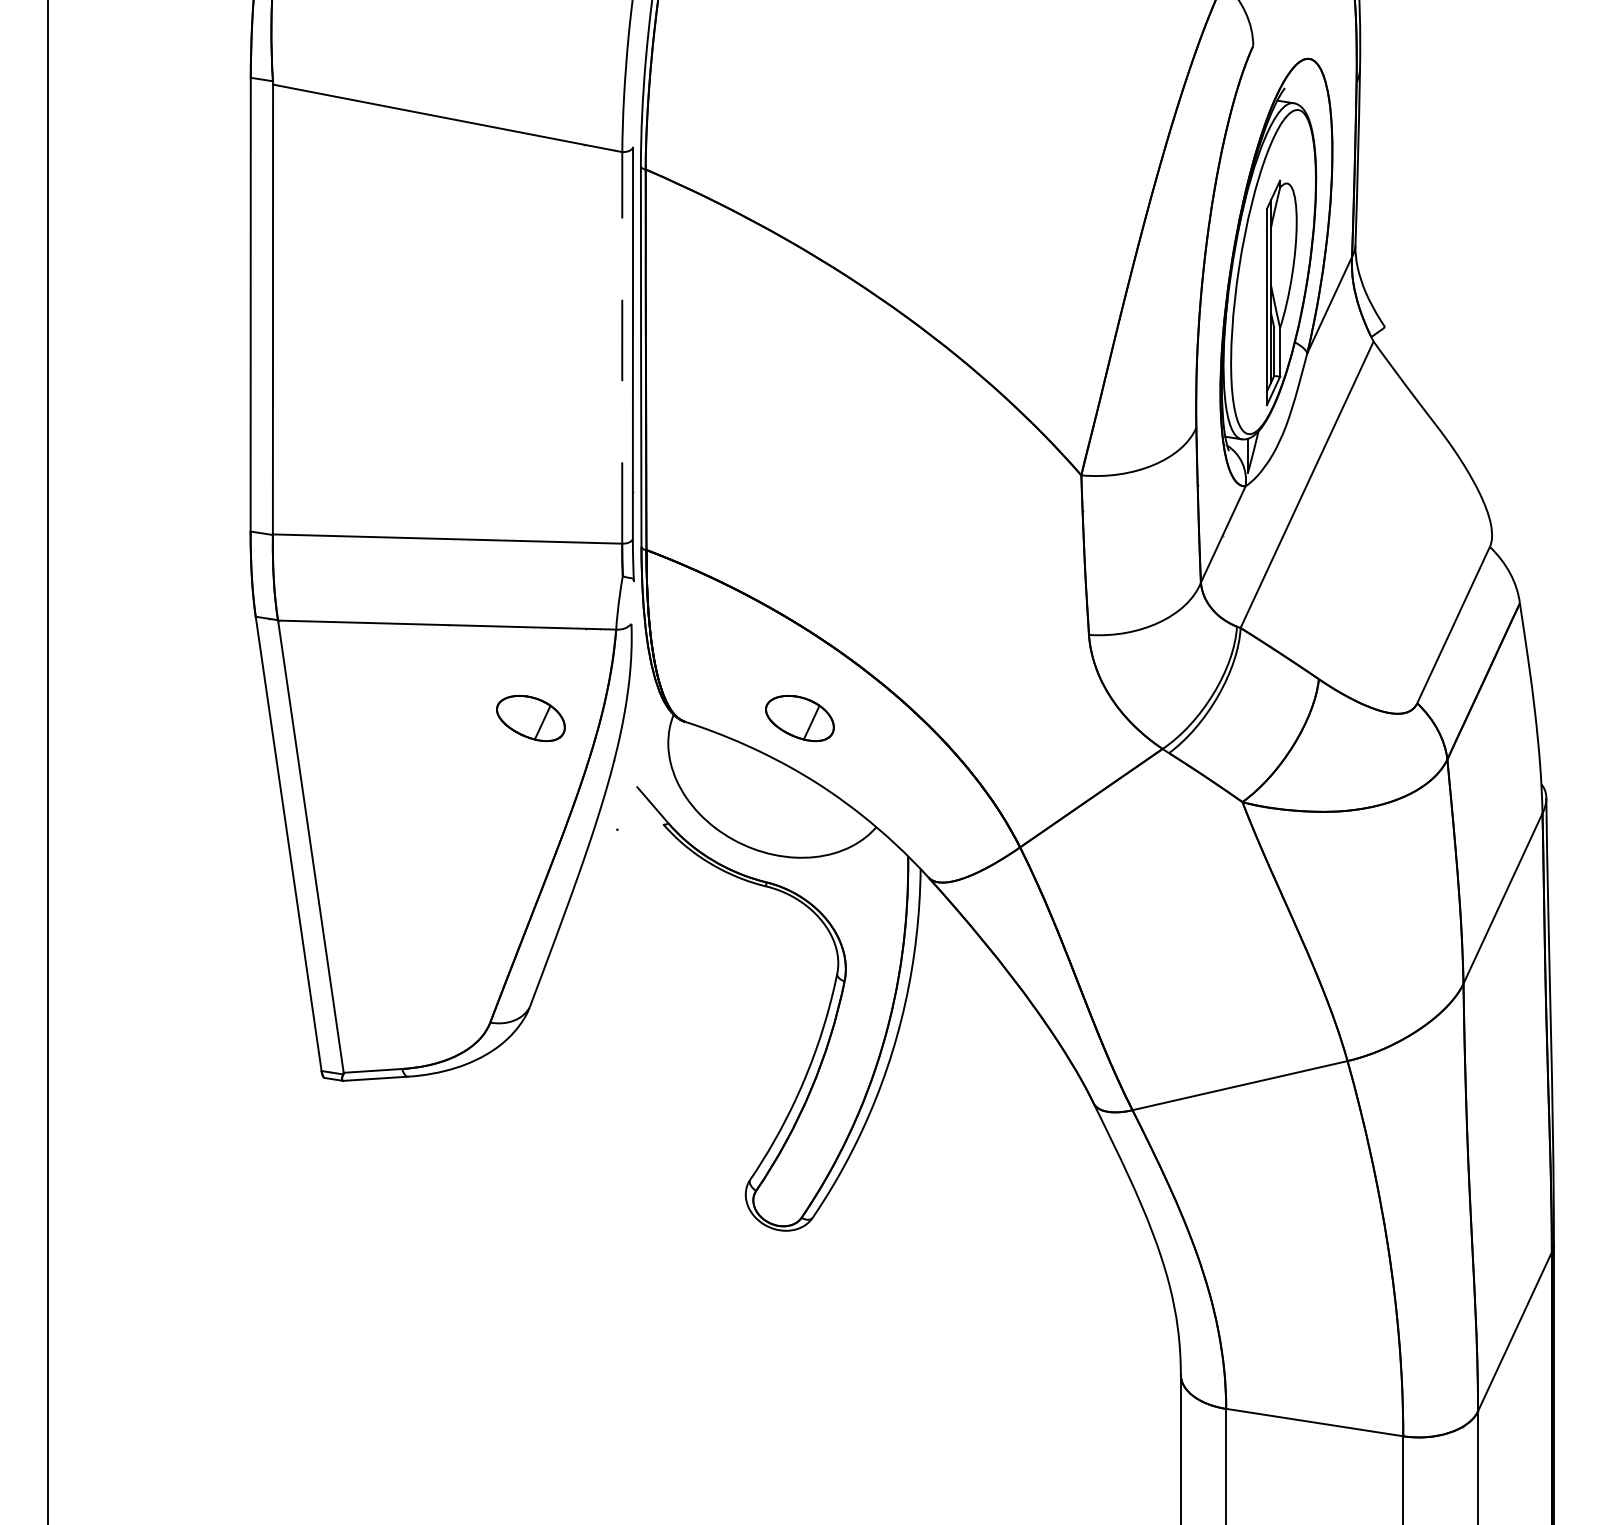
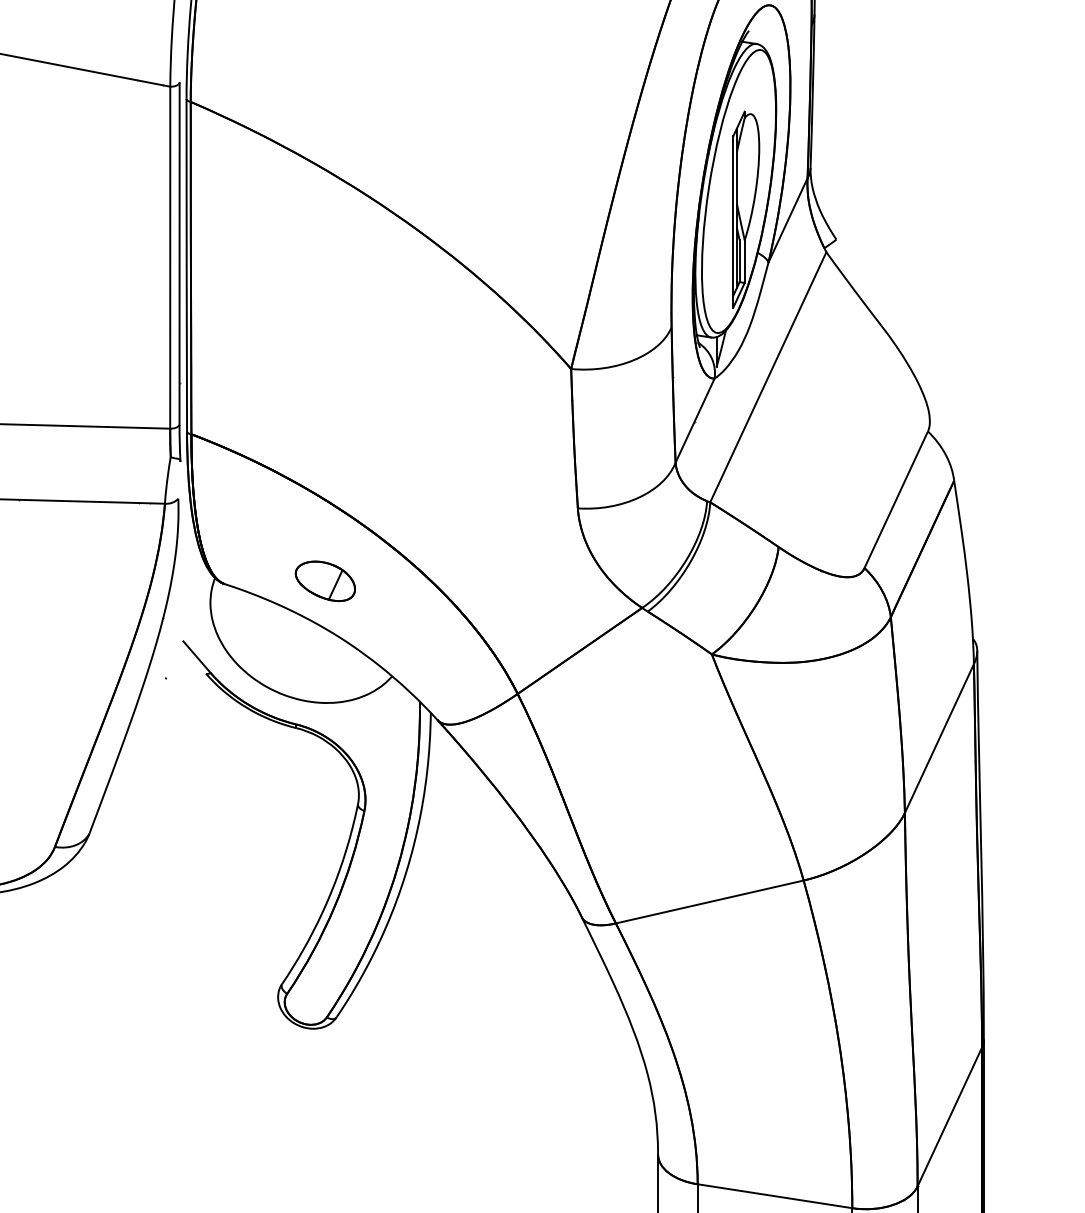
line: (622, 347) -> (170, 257), dashed -> solid
part: (530, 718) -> (90, 581), removed

